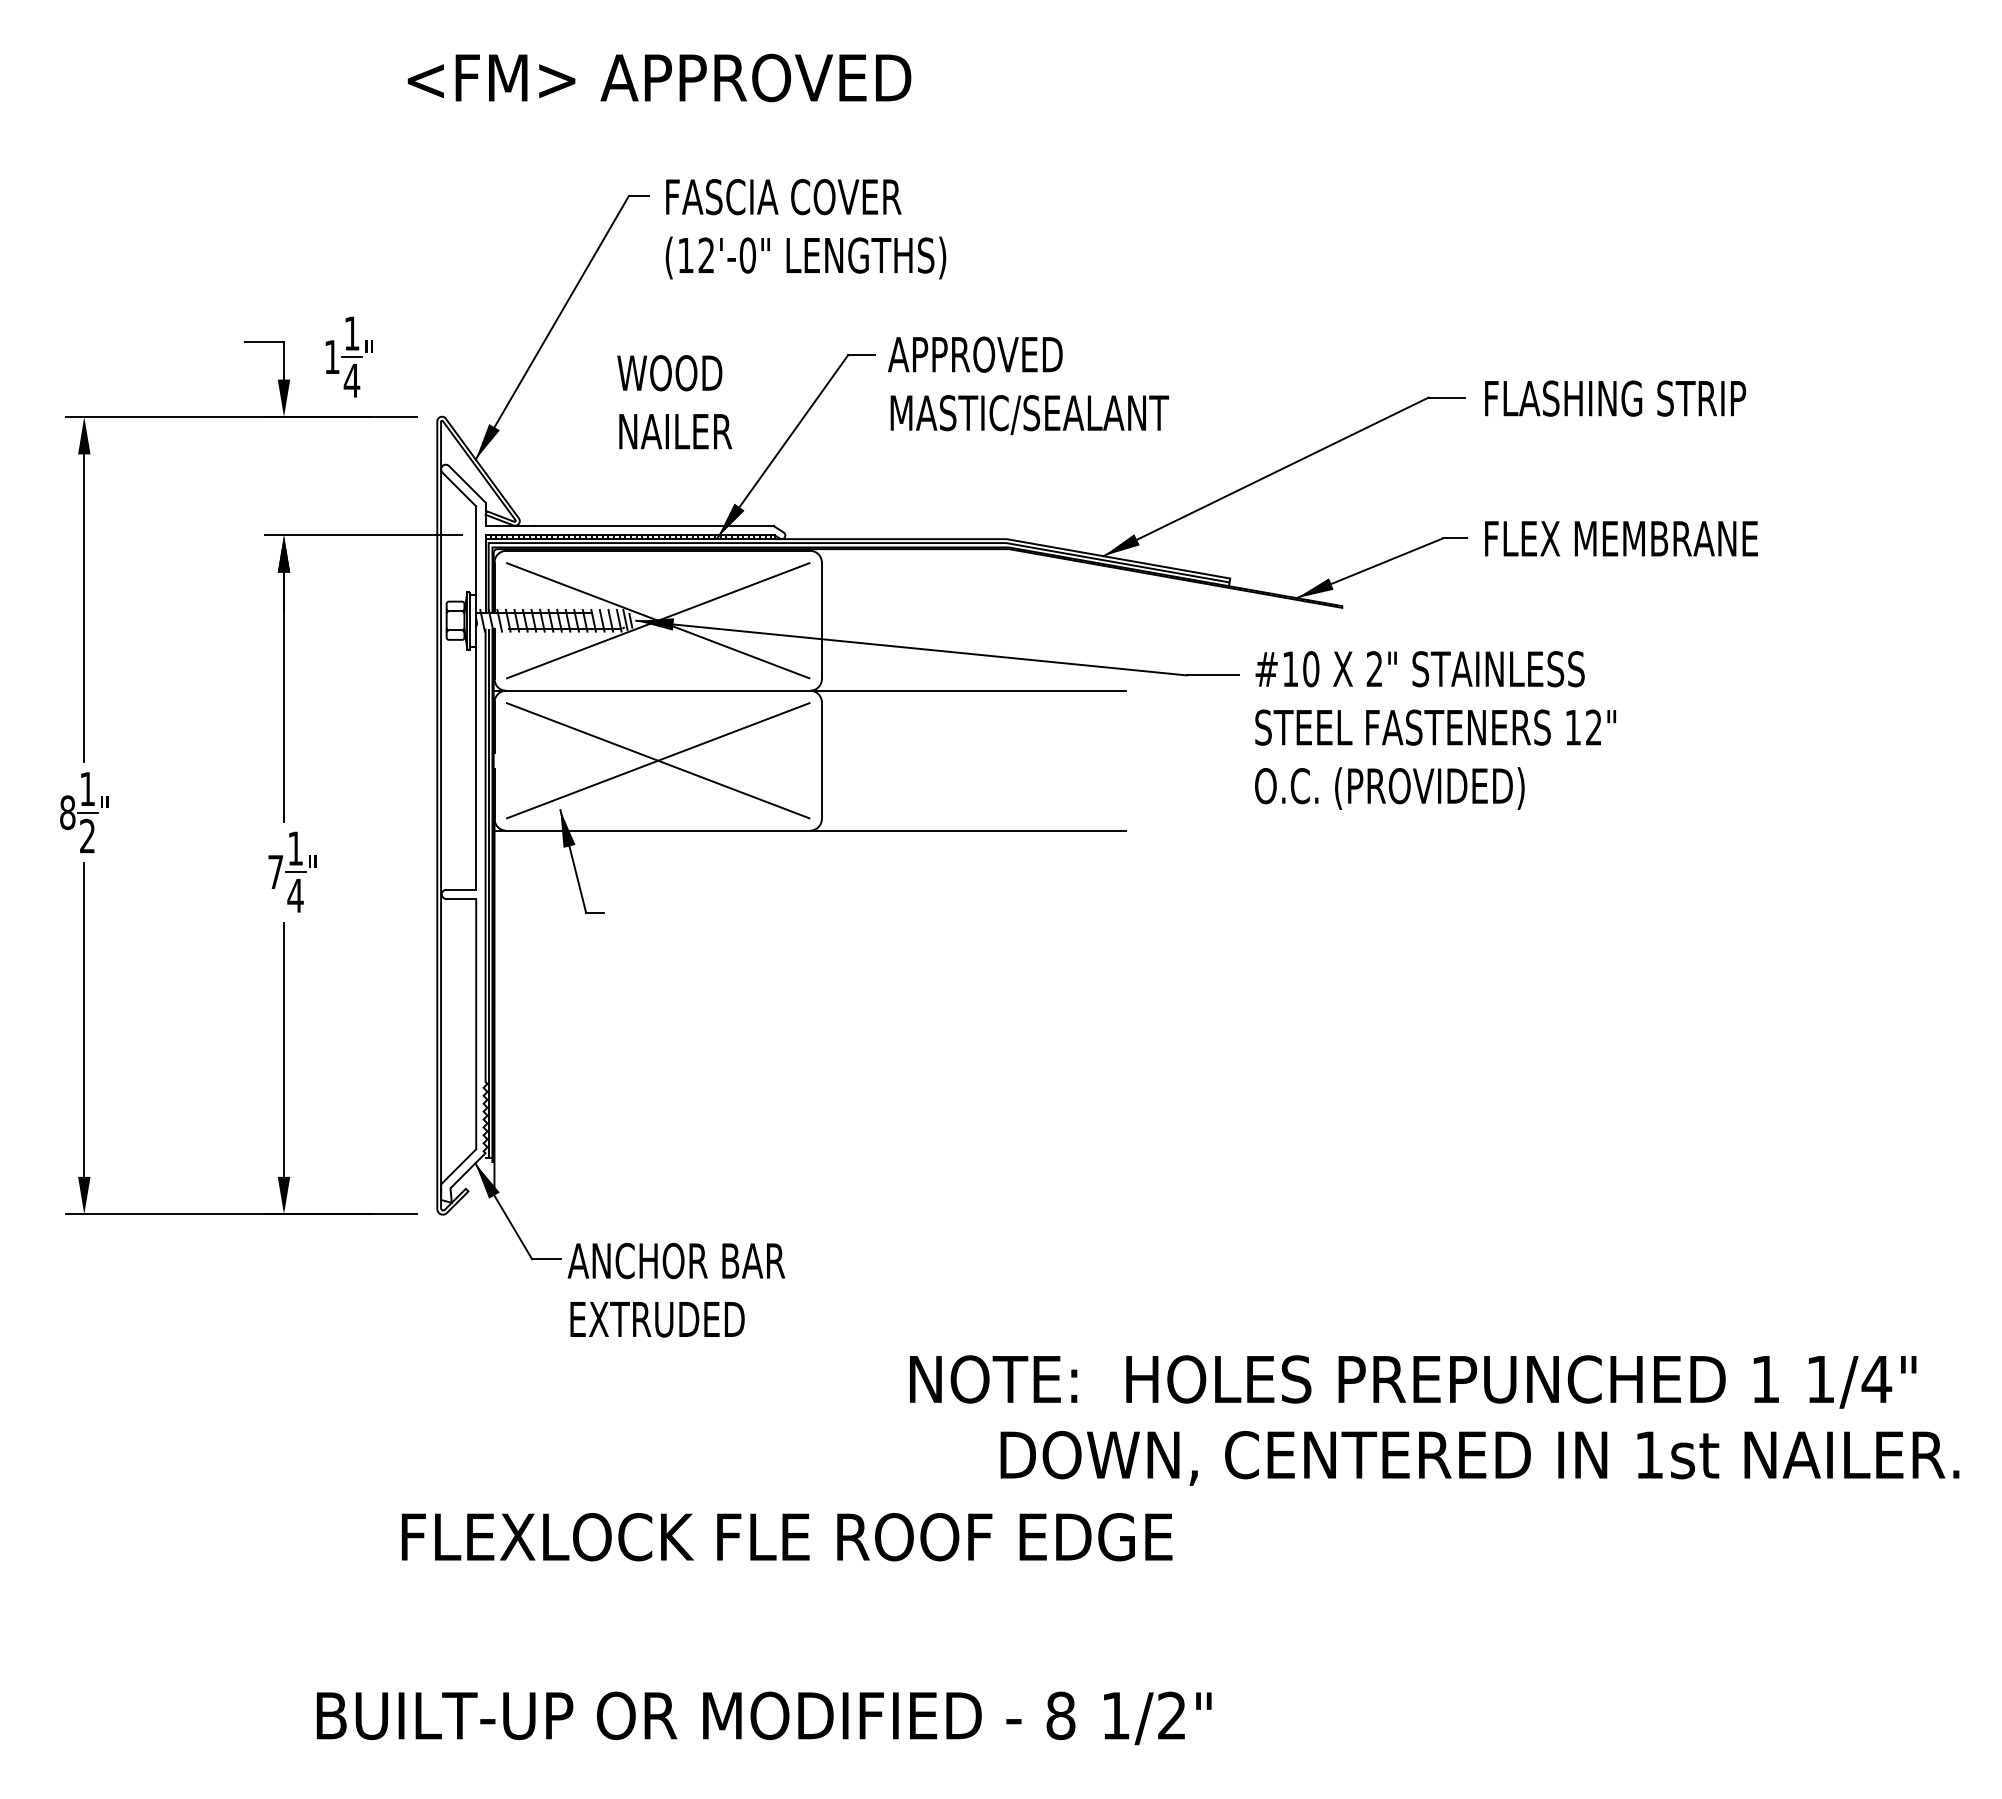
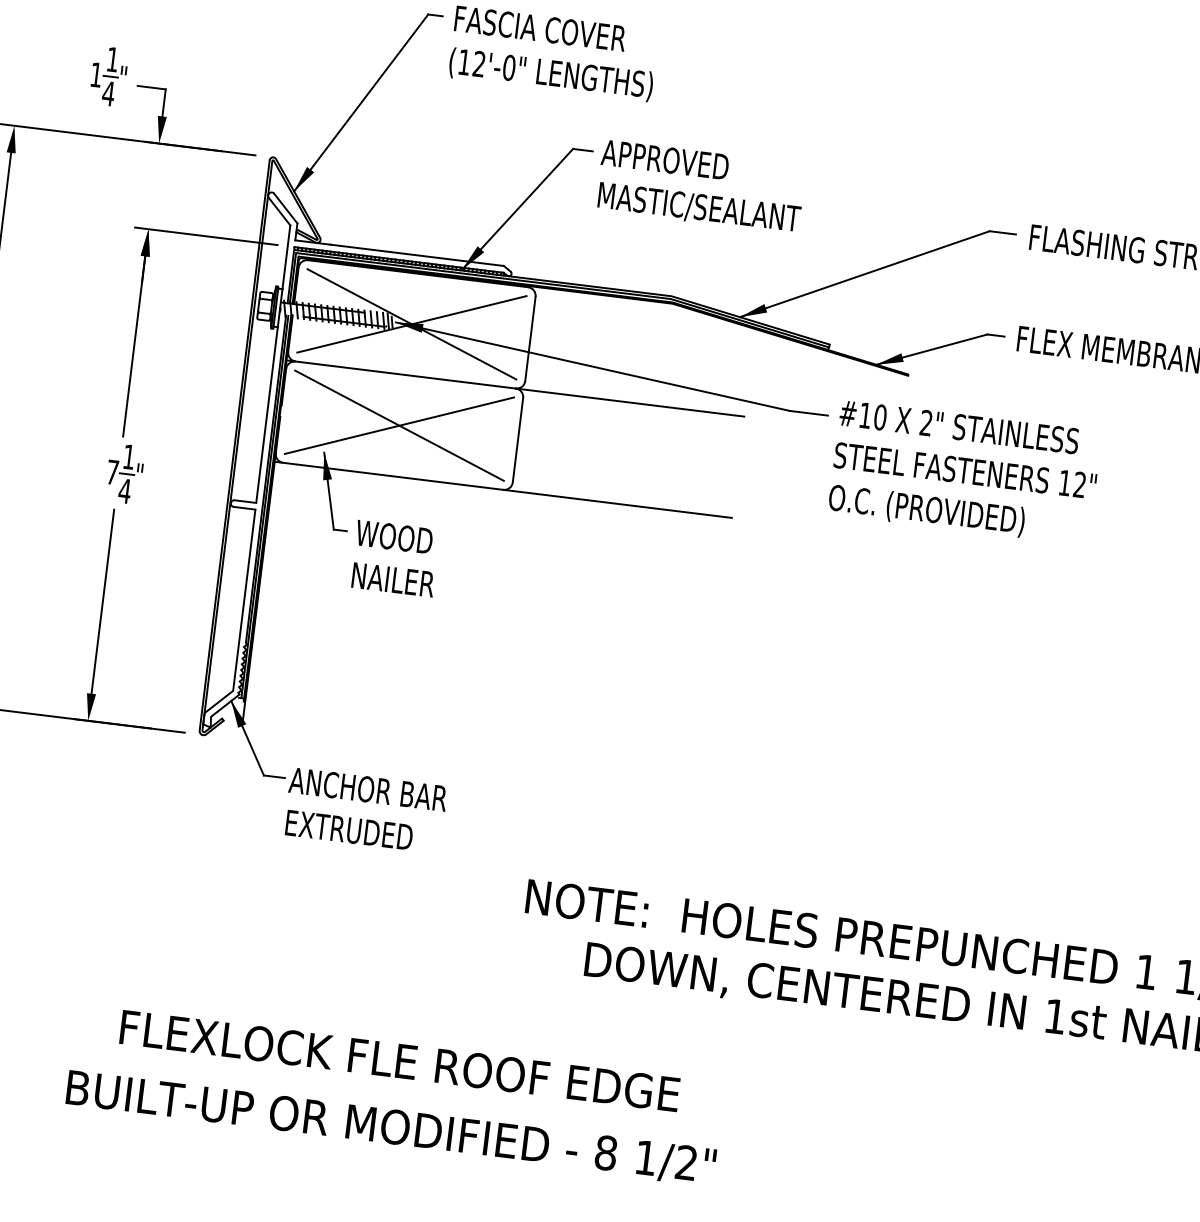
part: (348, 356) -> (108, 75), moved
text: (674, 402) -> (395, 558), moved
text: (786, 1537) -> (399, 1061), moved

